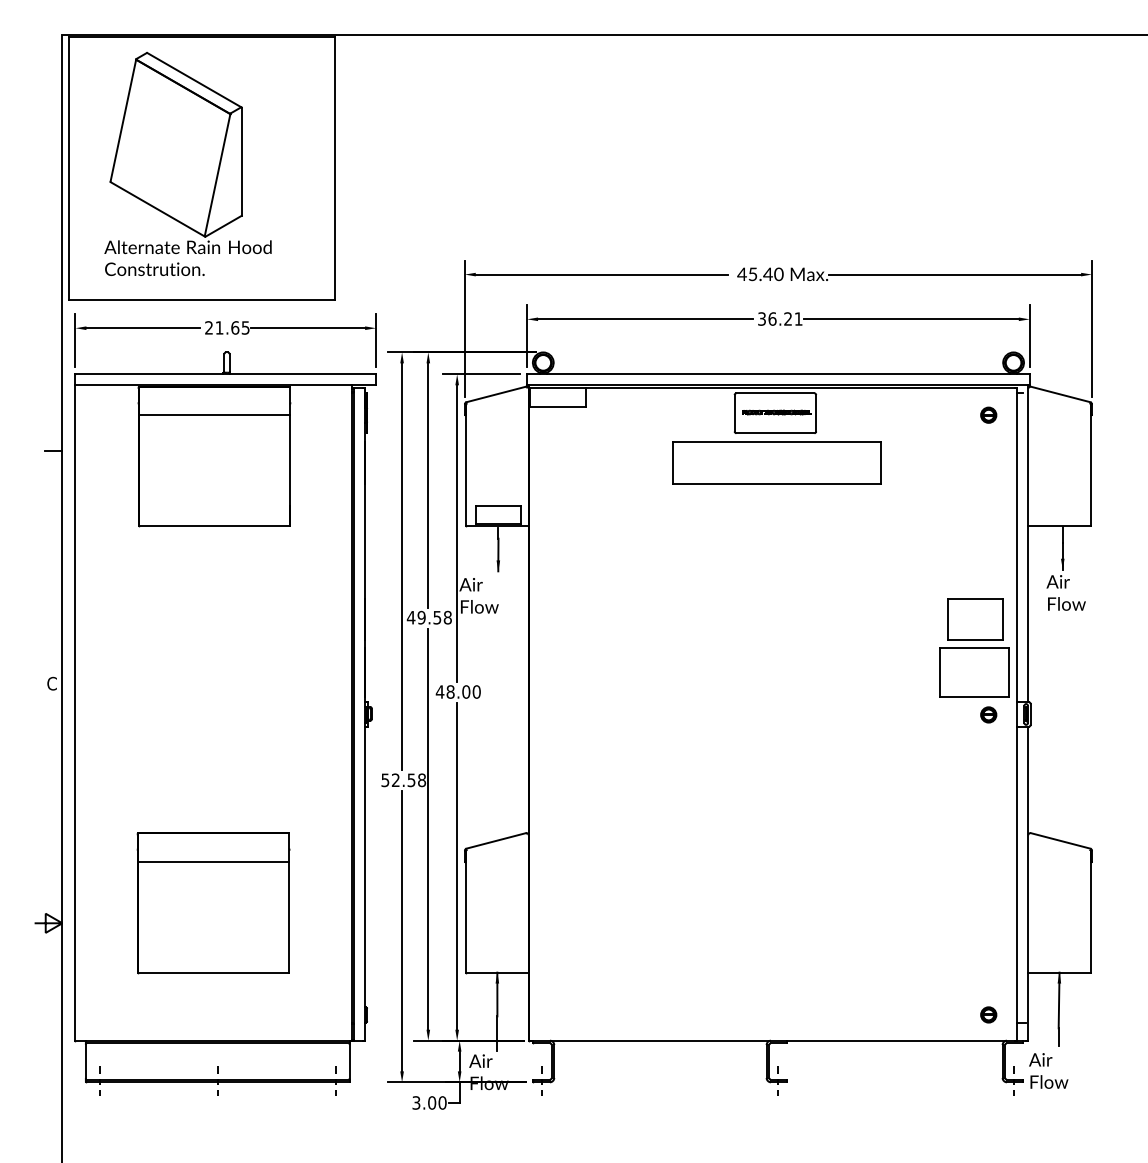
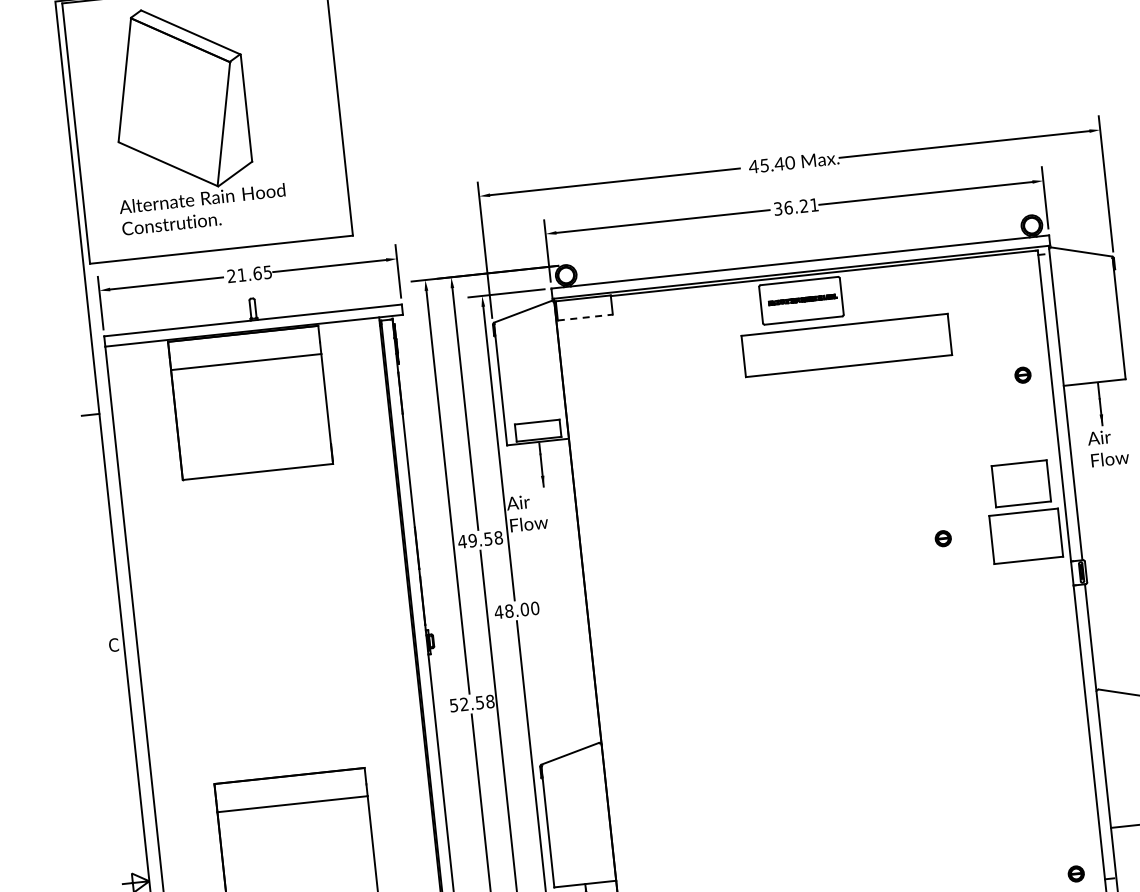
line: (557, 406) -> (584, 317), solid -> dashed
part: (988, 414) -> (1022, 374), moved
part: (776, 462) -> (846, 345), moved
part: (988, 714) -> (943, 538), moved

